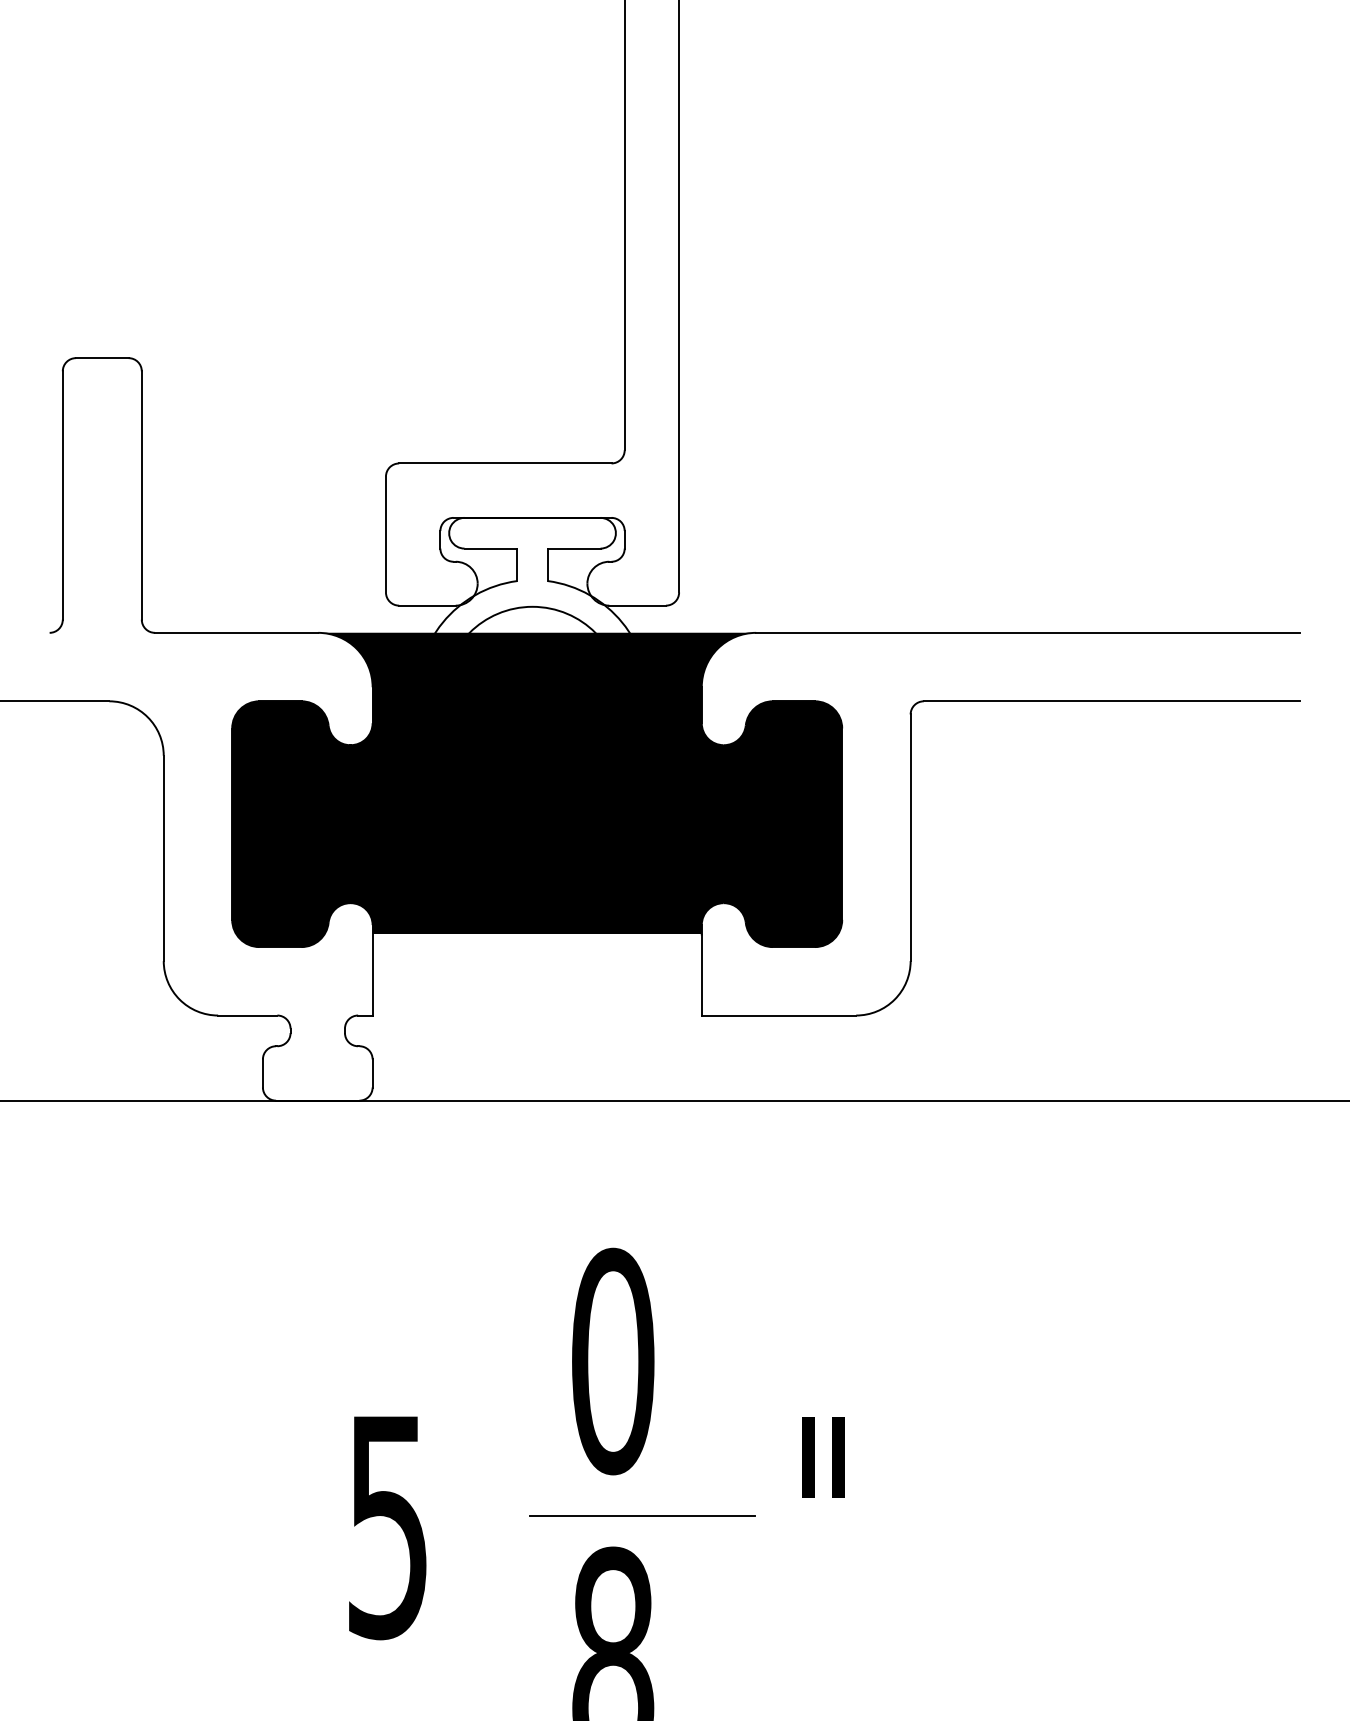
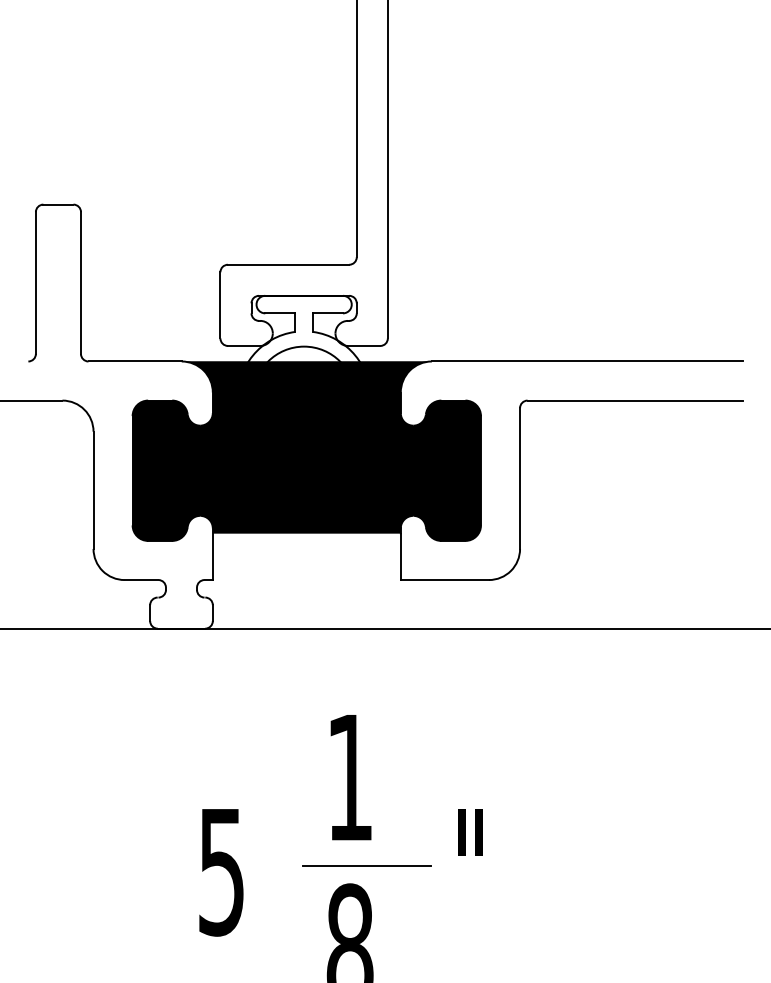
text: (611, 1361) -> (349, 777), 0 -> 1

